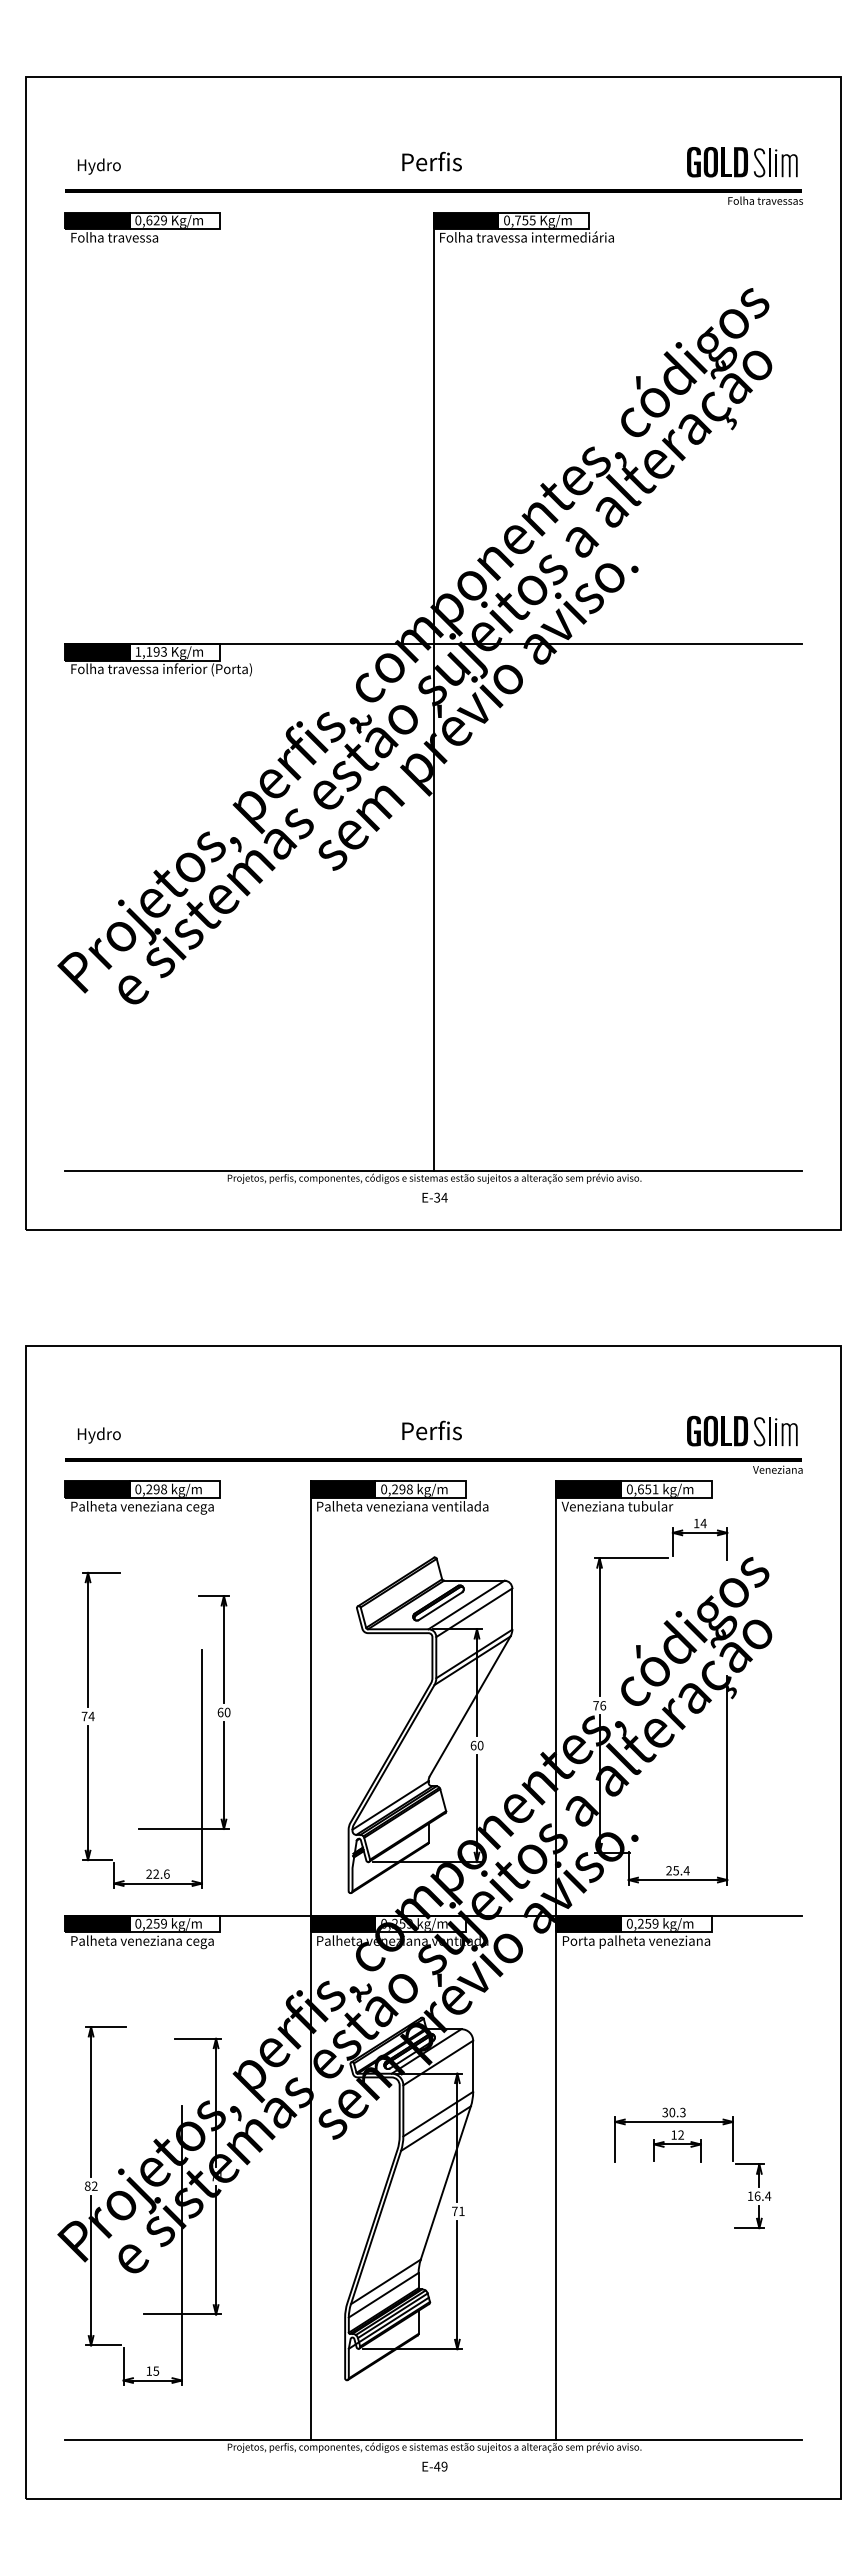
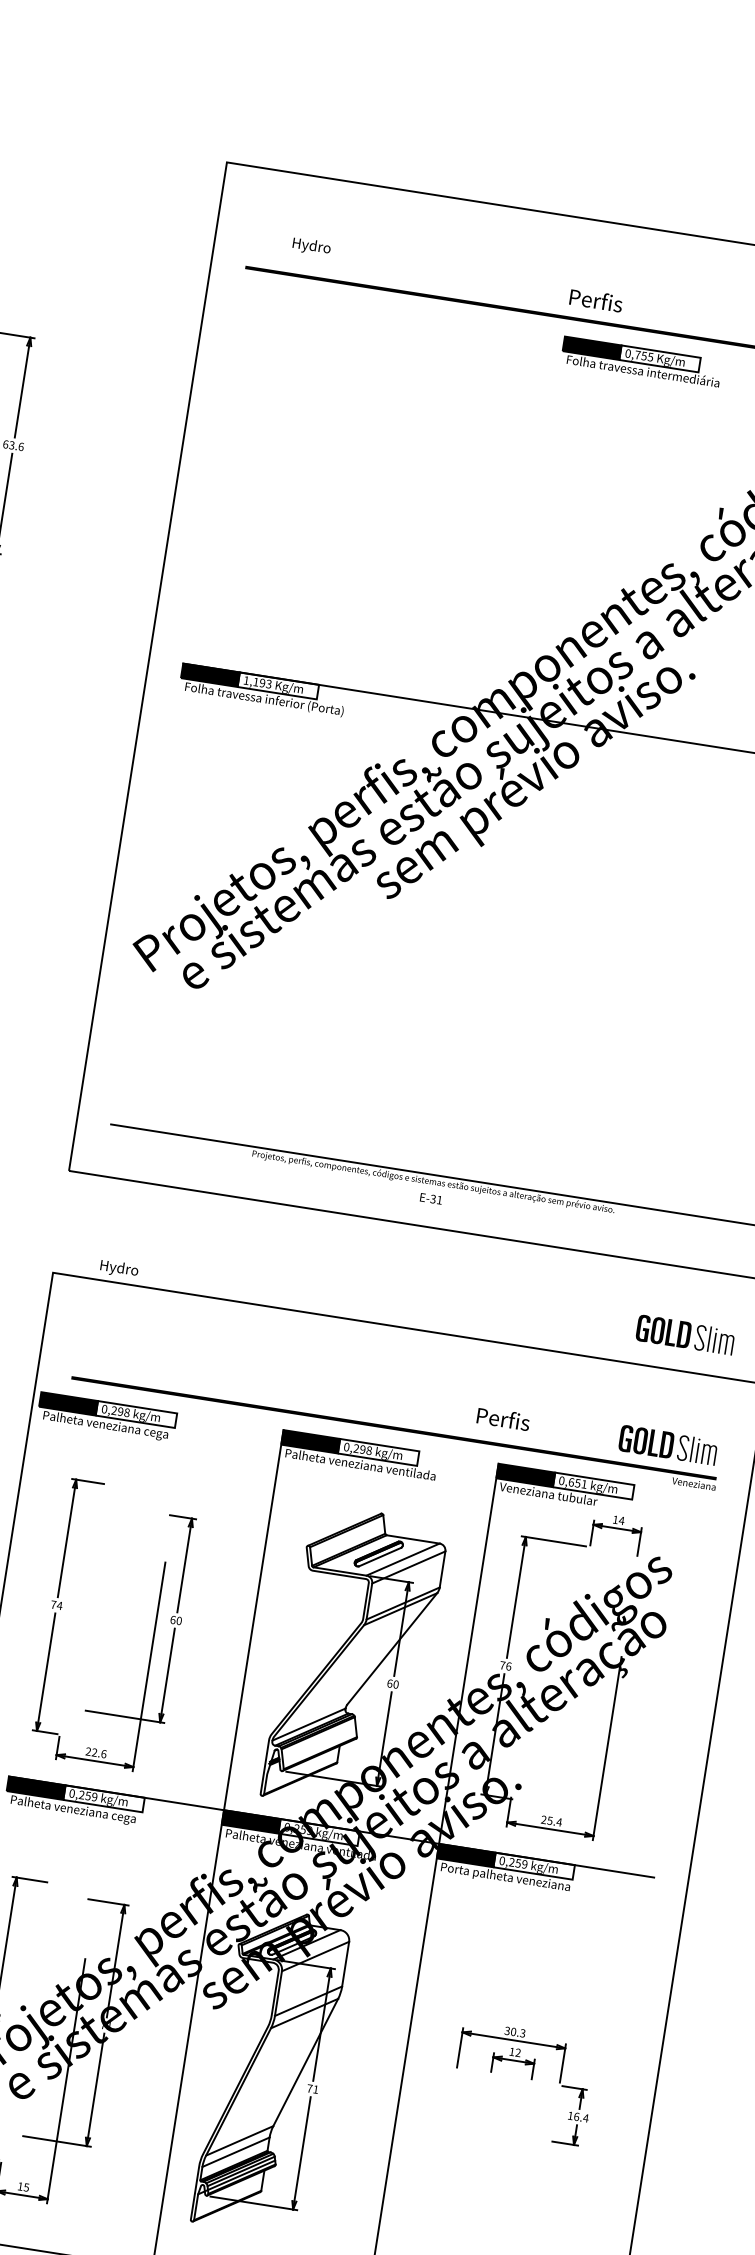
text: (431, 161) -> (595, 300), moved
text: (98, 166) -> (311, 246), moved
part: (142, 227) -> (308, 309), removed
line: (433, 691) -> (499, 755), removed
text: (444, 1197) -> (439, 1200), E-34 -> E-31
part: (742, 1304) -> (685, 1334), added
text: (431, 1430) -> (503, 1418), moved
text: (98, 1435) -> (118, 1268), moved
part: (142, 1497) -> (107, 1416), moved

